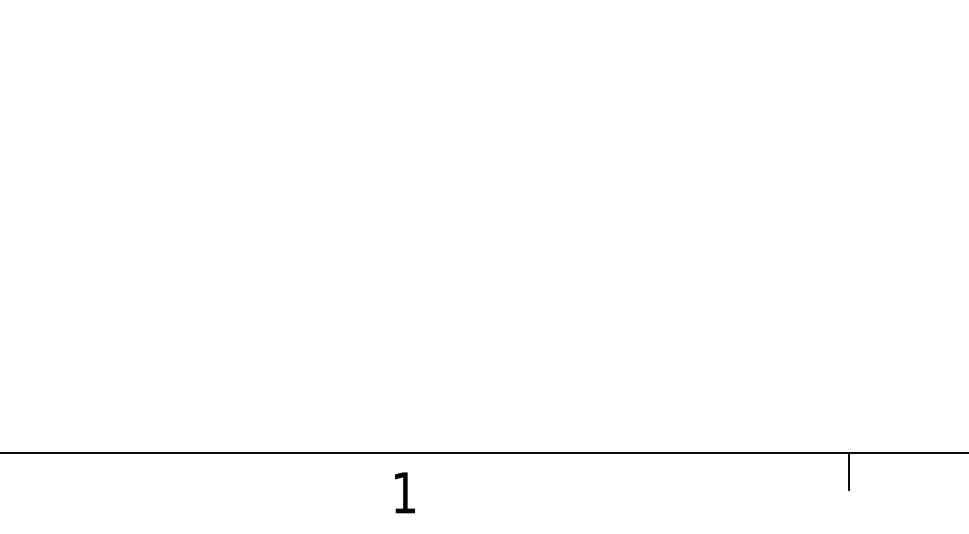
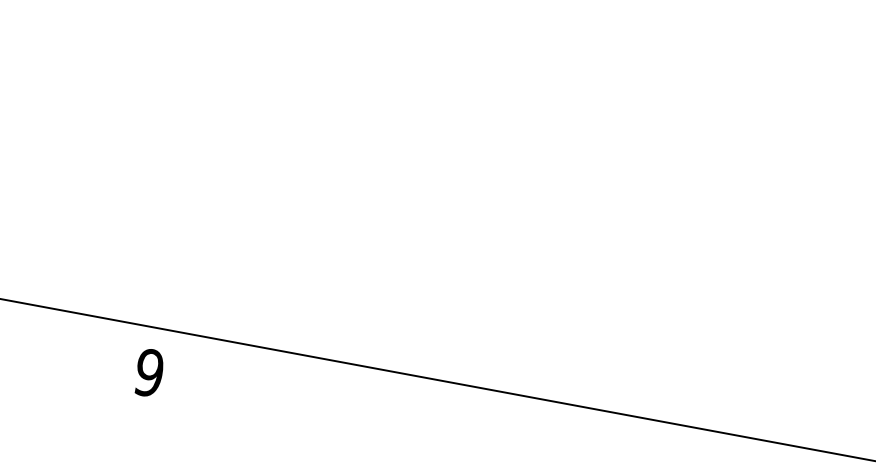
line: (848, 470) -> (652, 440), removed
text: (404, 492) -> (149, 372), 1 -> 9

